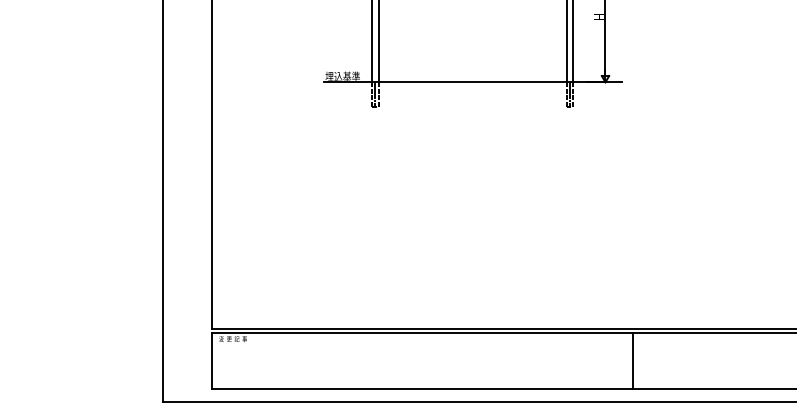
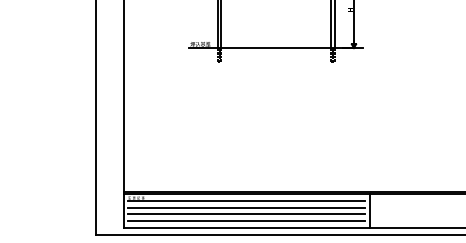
line: (421, 344) -> (246, 201), added
line: (421, 355) -> (246, 207), added
line: (421, 367) -> (246, 214), added
line: (421, 377) -> (246, 220), added

